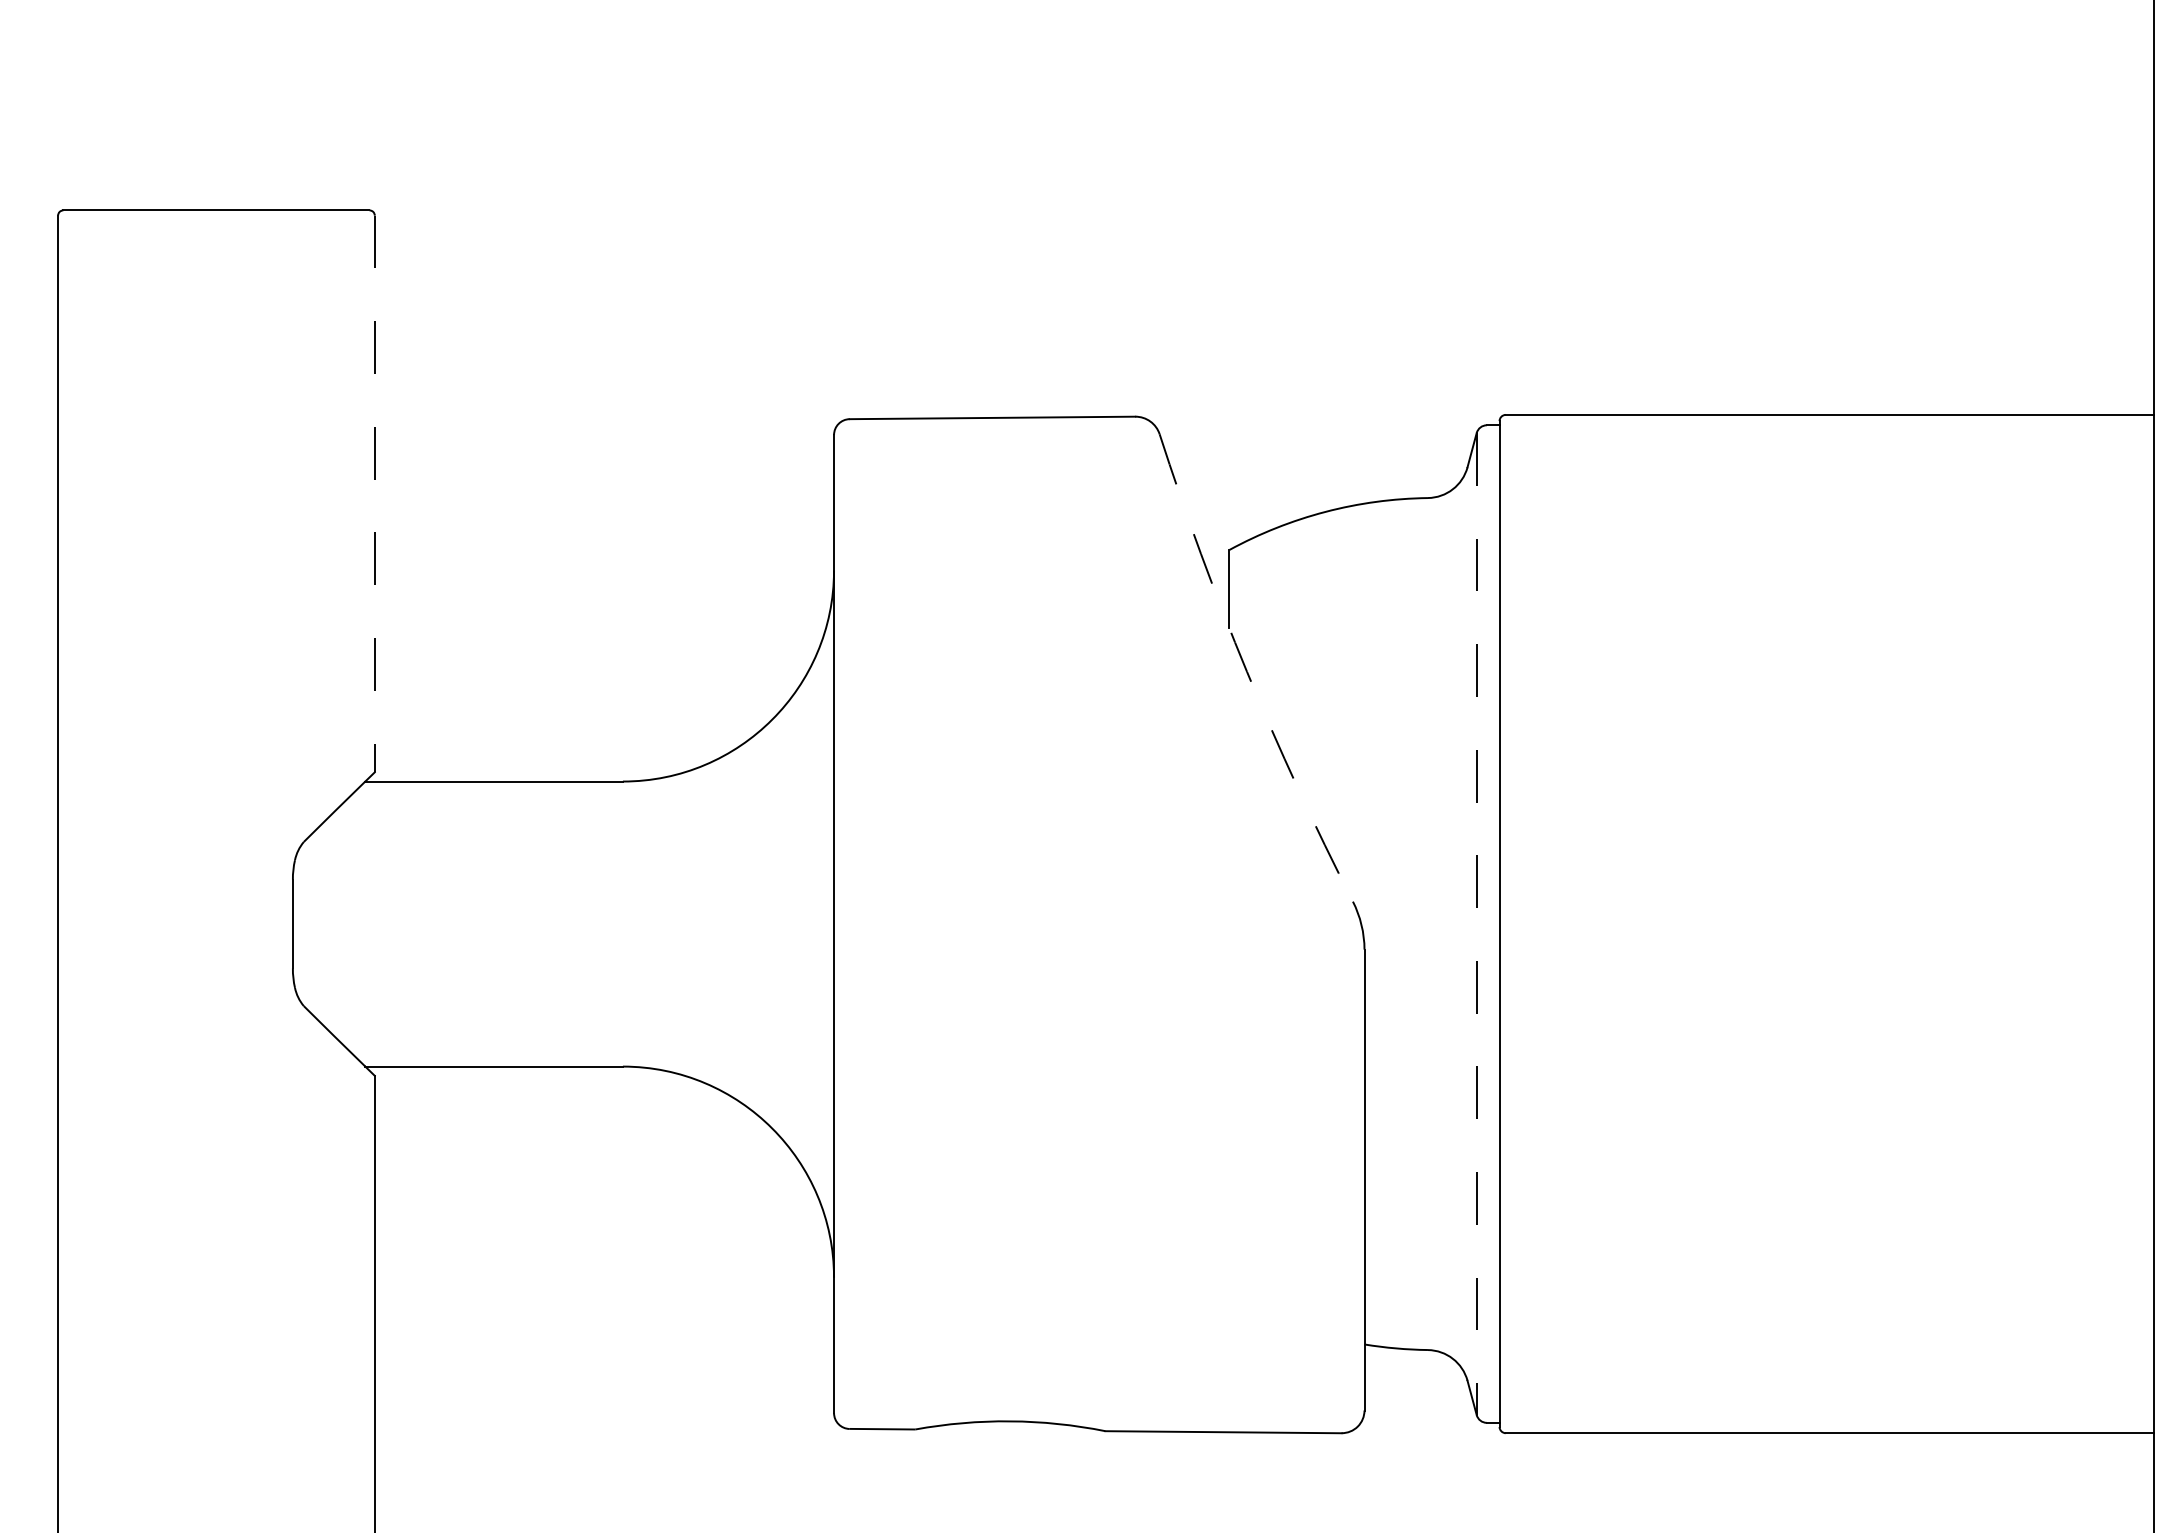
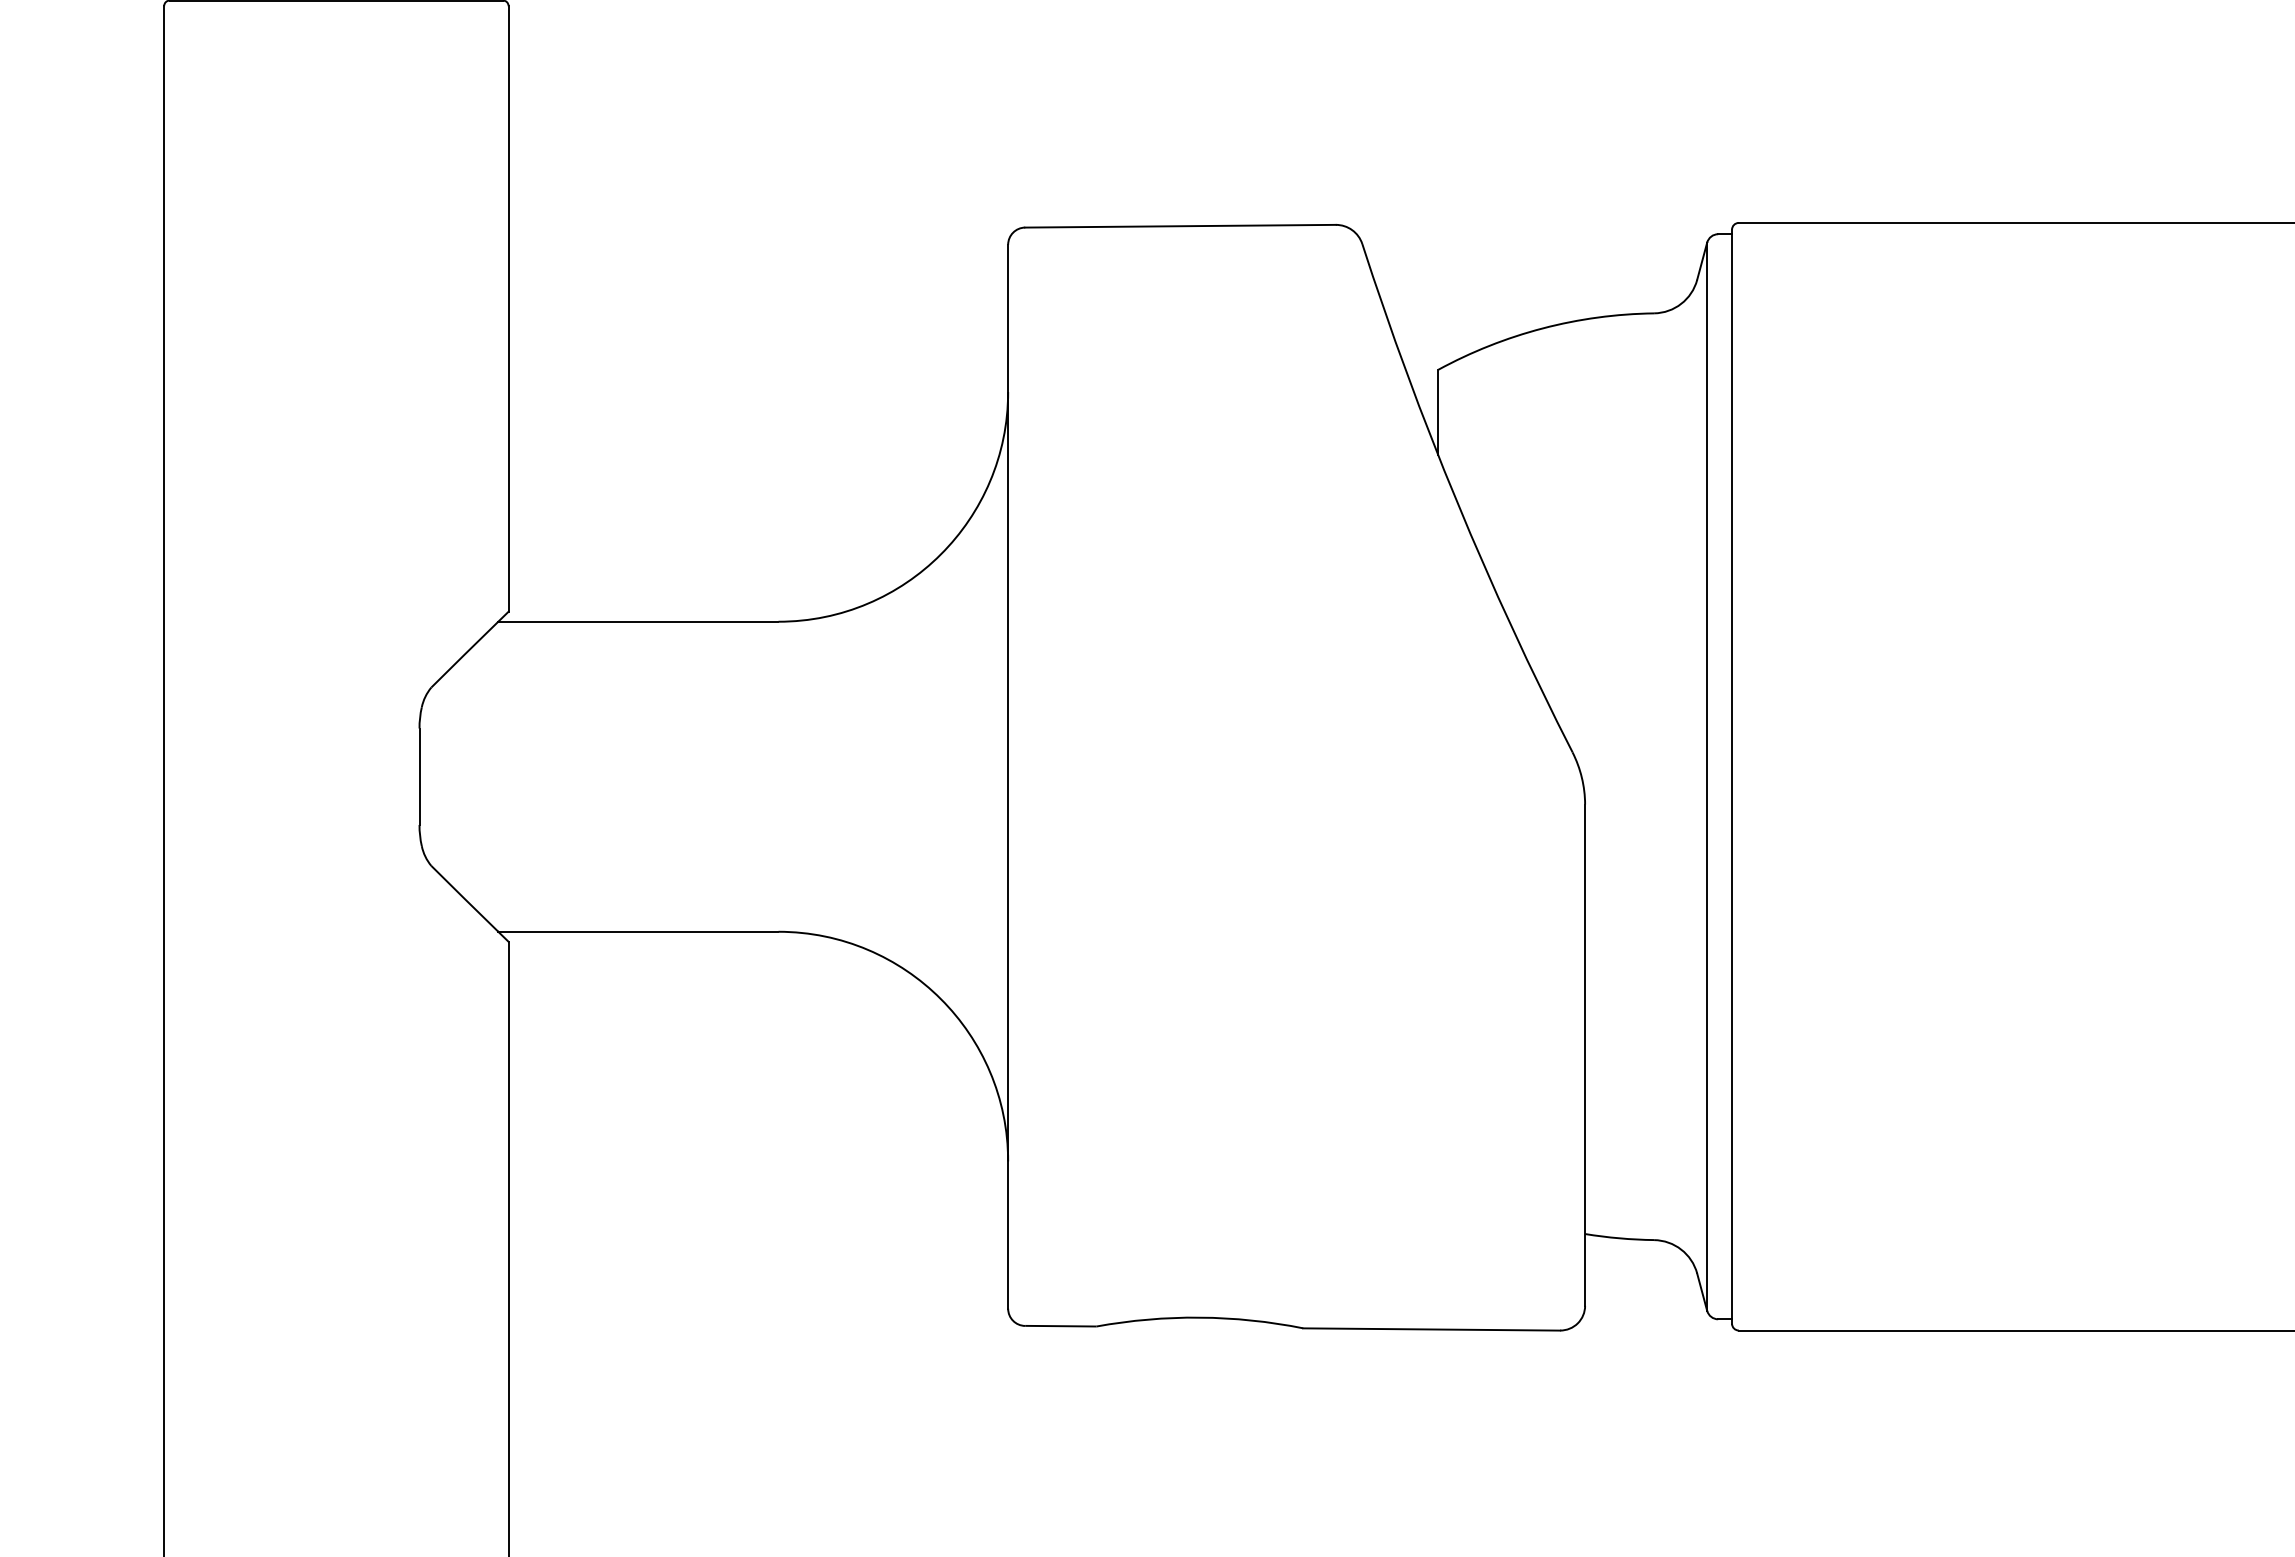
line: (374, 494) -> (508, 309), dashed -> solid
arc: (1247, 671) -> (1457, 502), dashed -> solid
line: (1476, 924) -> (1706, 777), dashed -> solid

